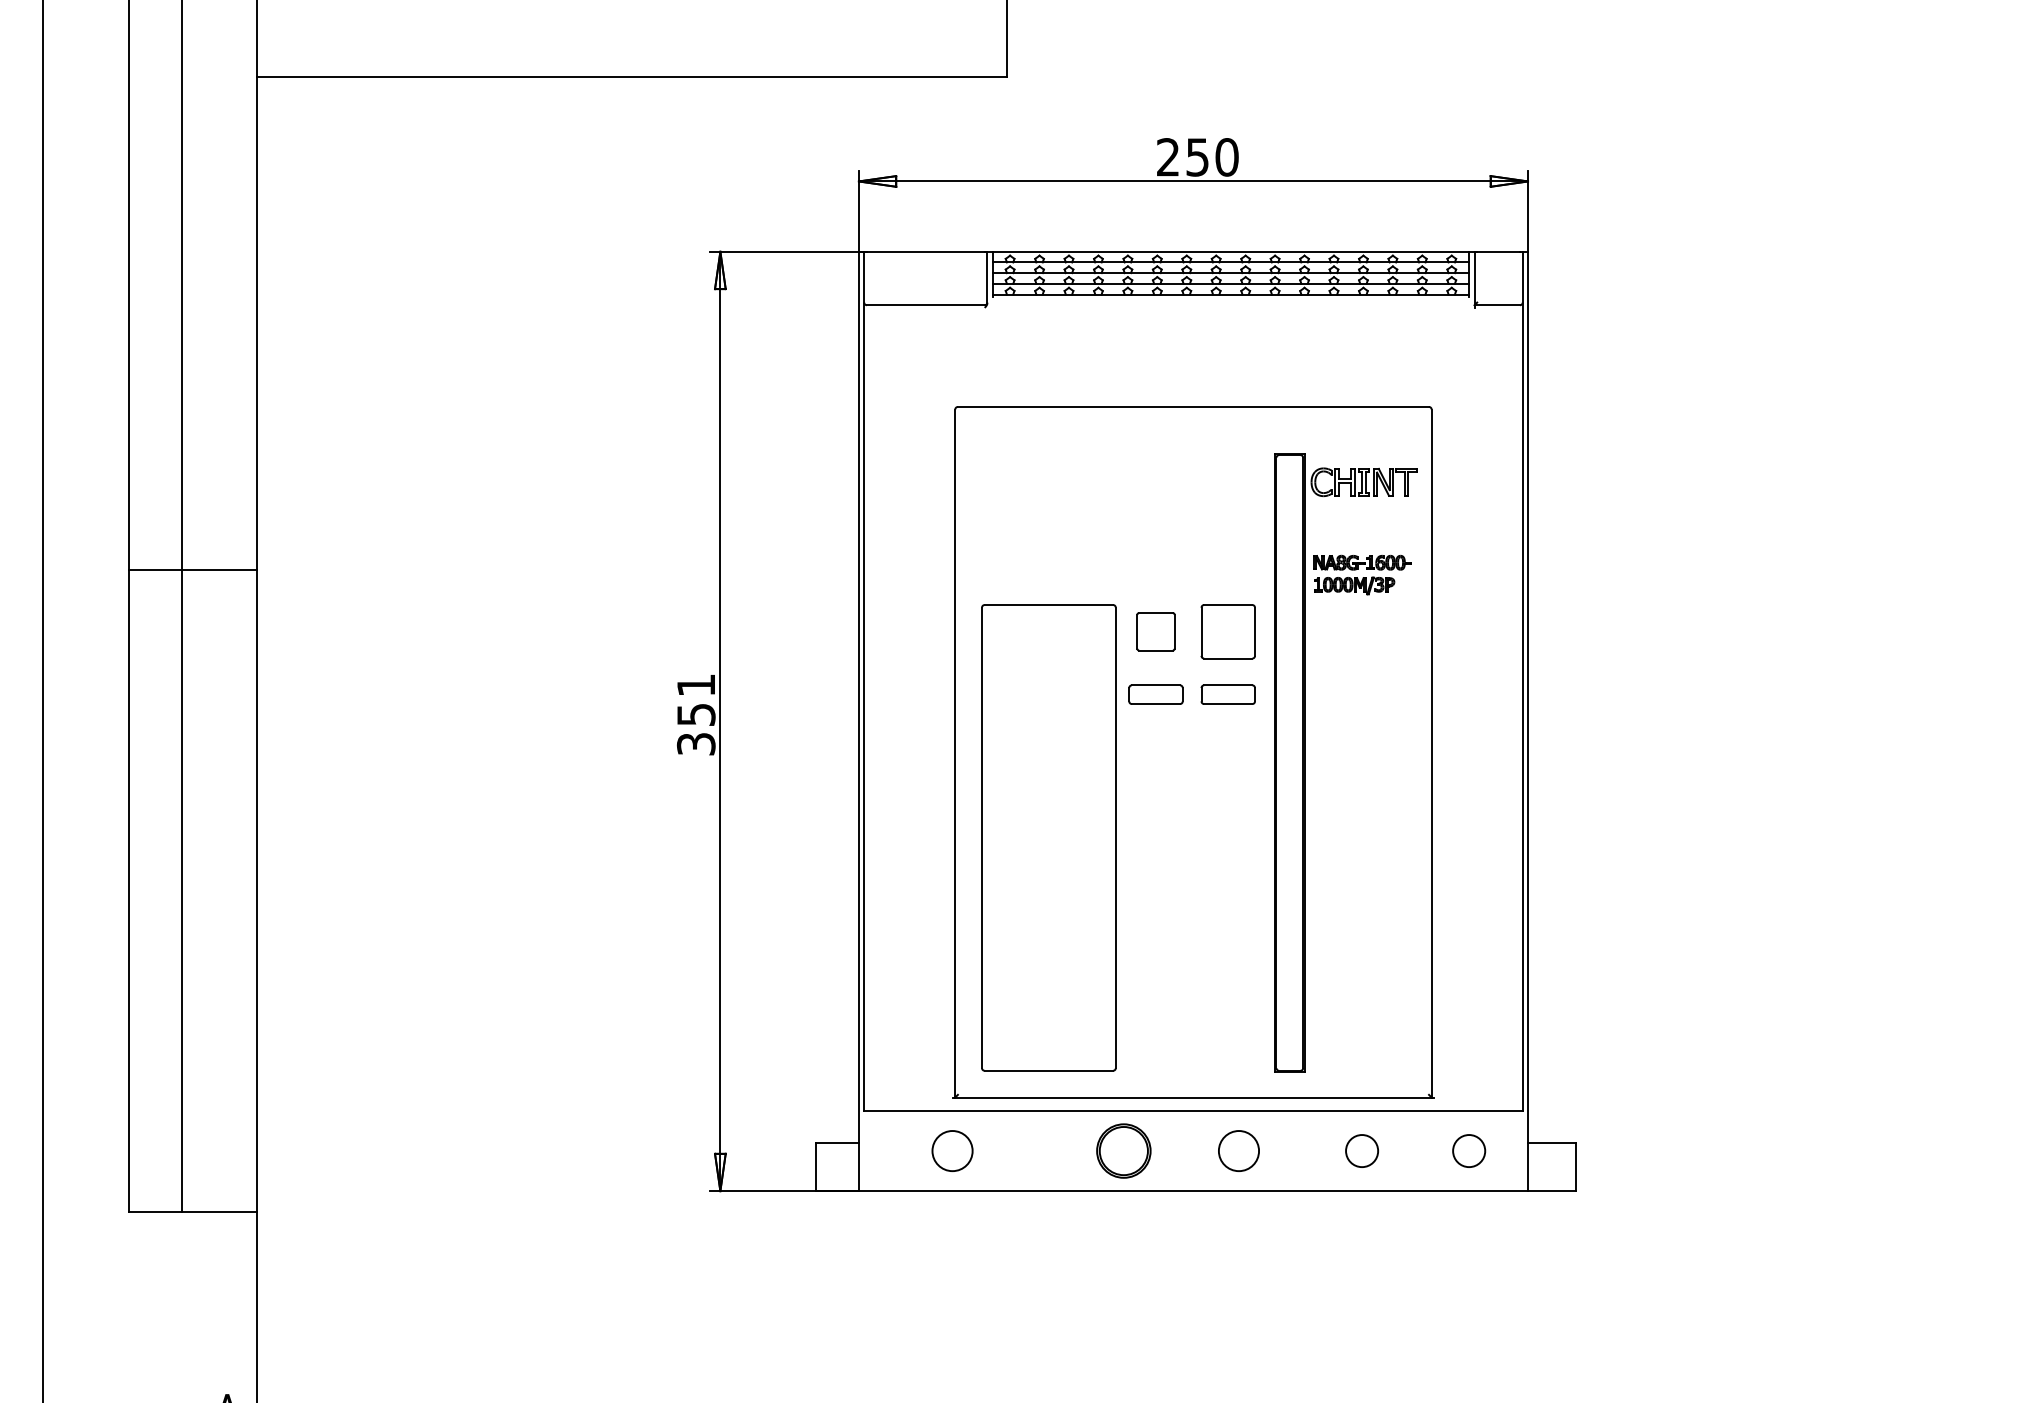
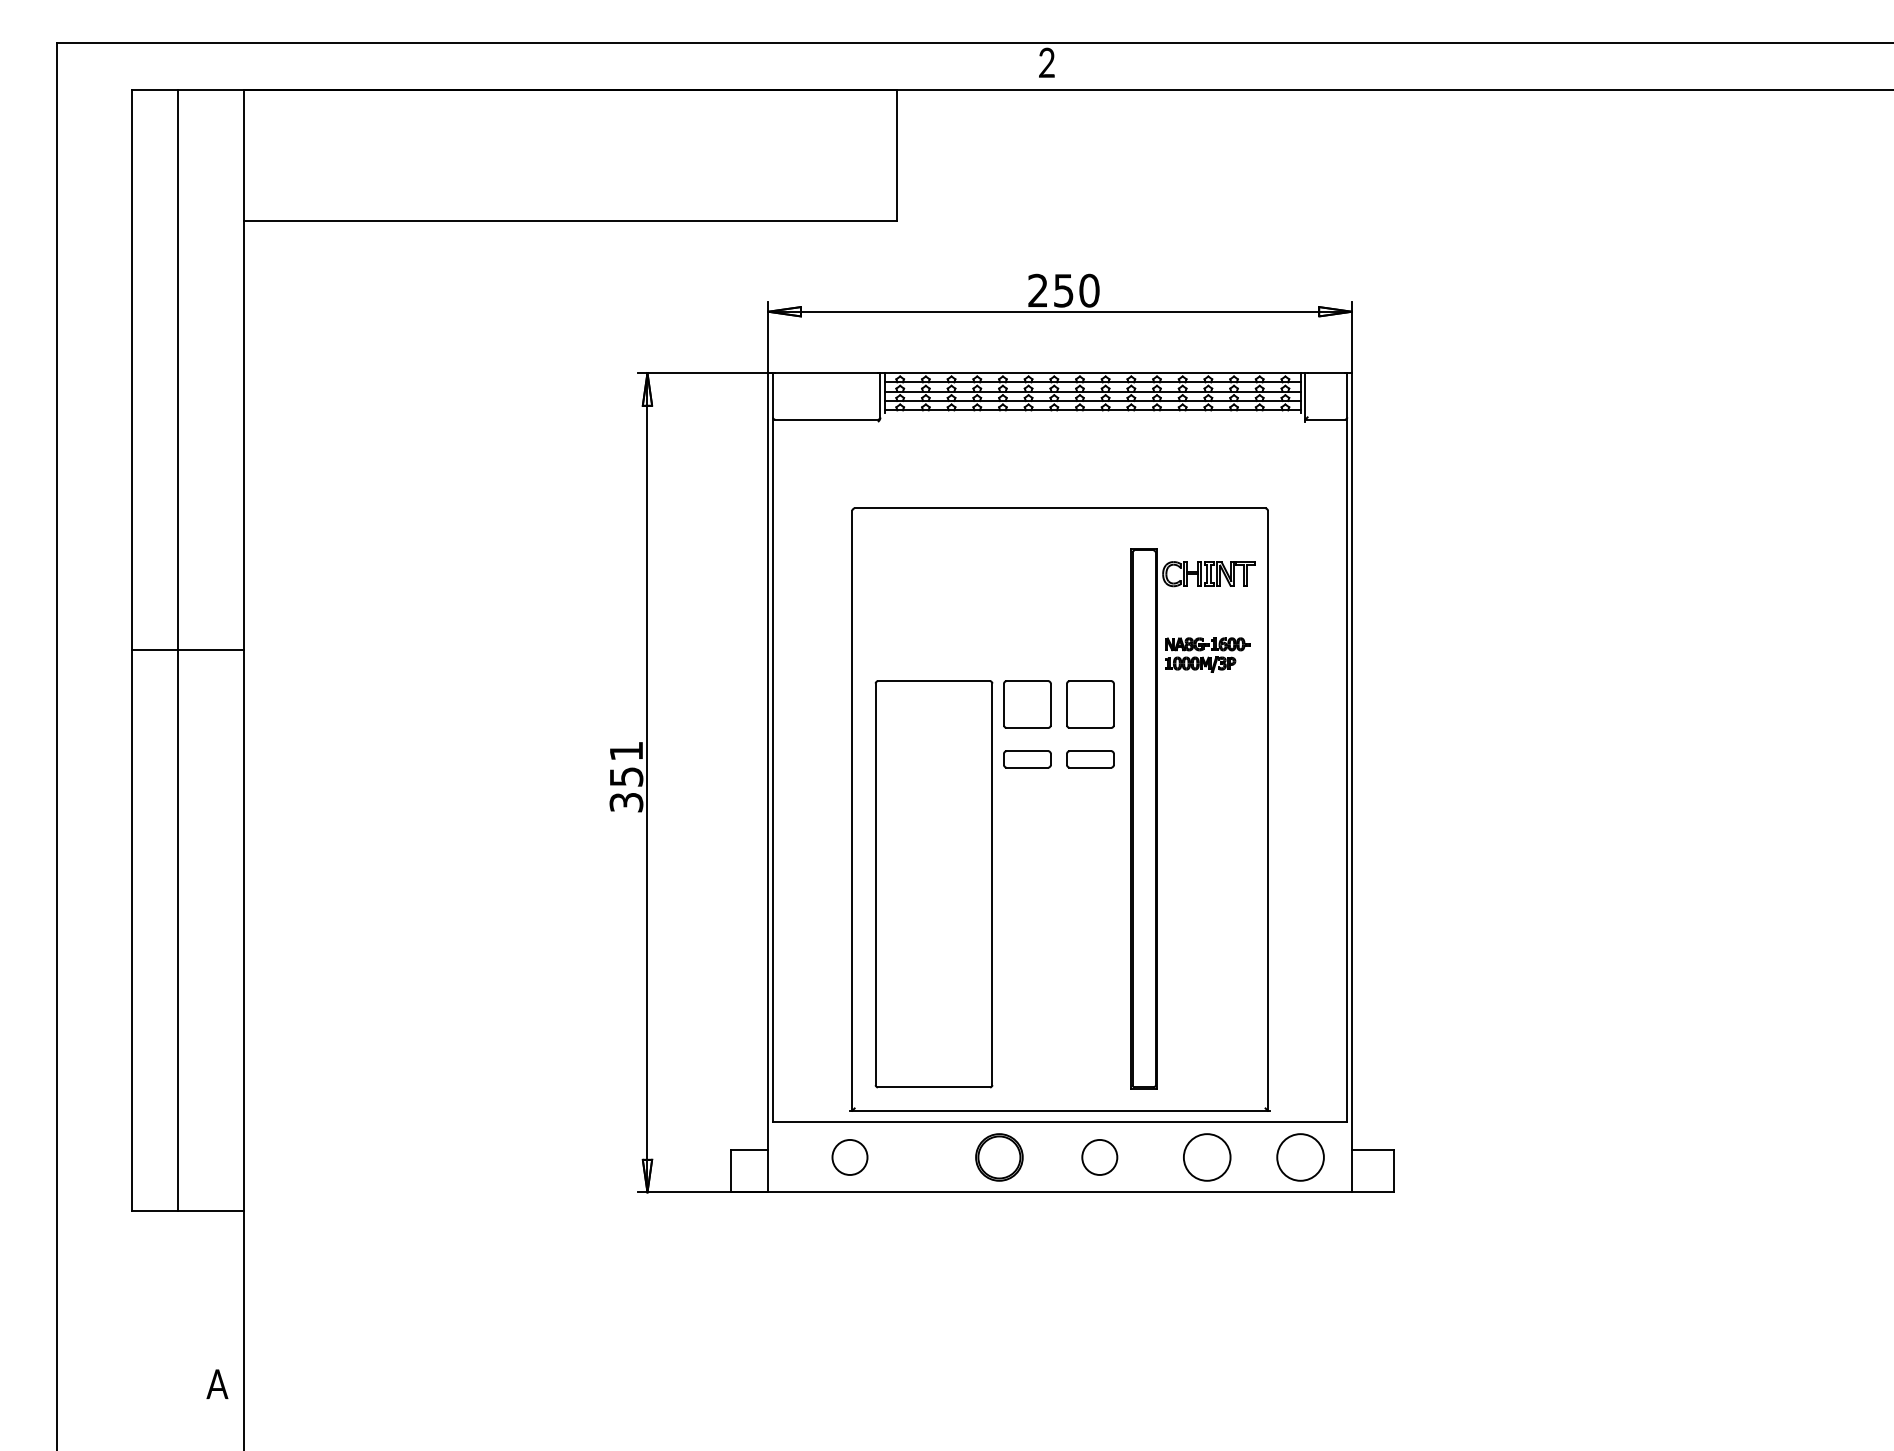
part: (1156, 631) -> (1027, 704), size x1.43
circle: (1361, 1151) -> (1206, 1157), size x1.67
circle: (1469, 1151) -> (1300, 1157), size x1.67

